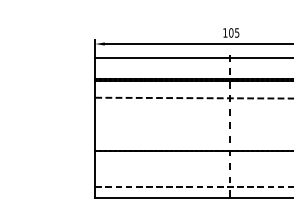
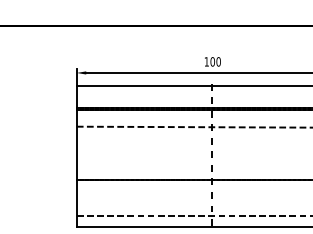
text: (237, 32) -> (218, 61), 105 -> 100

